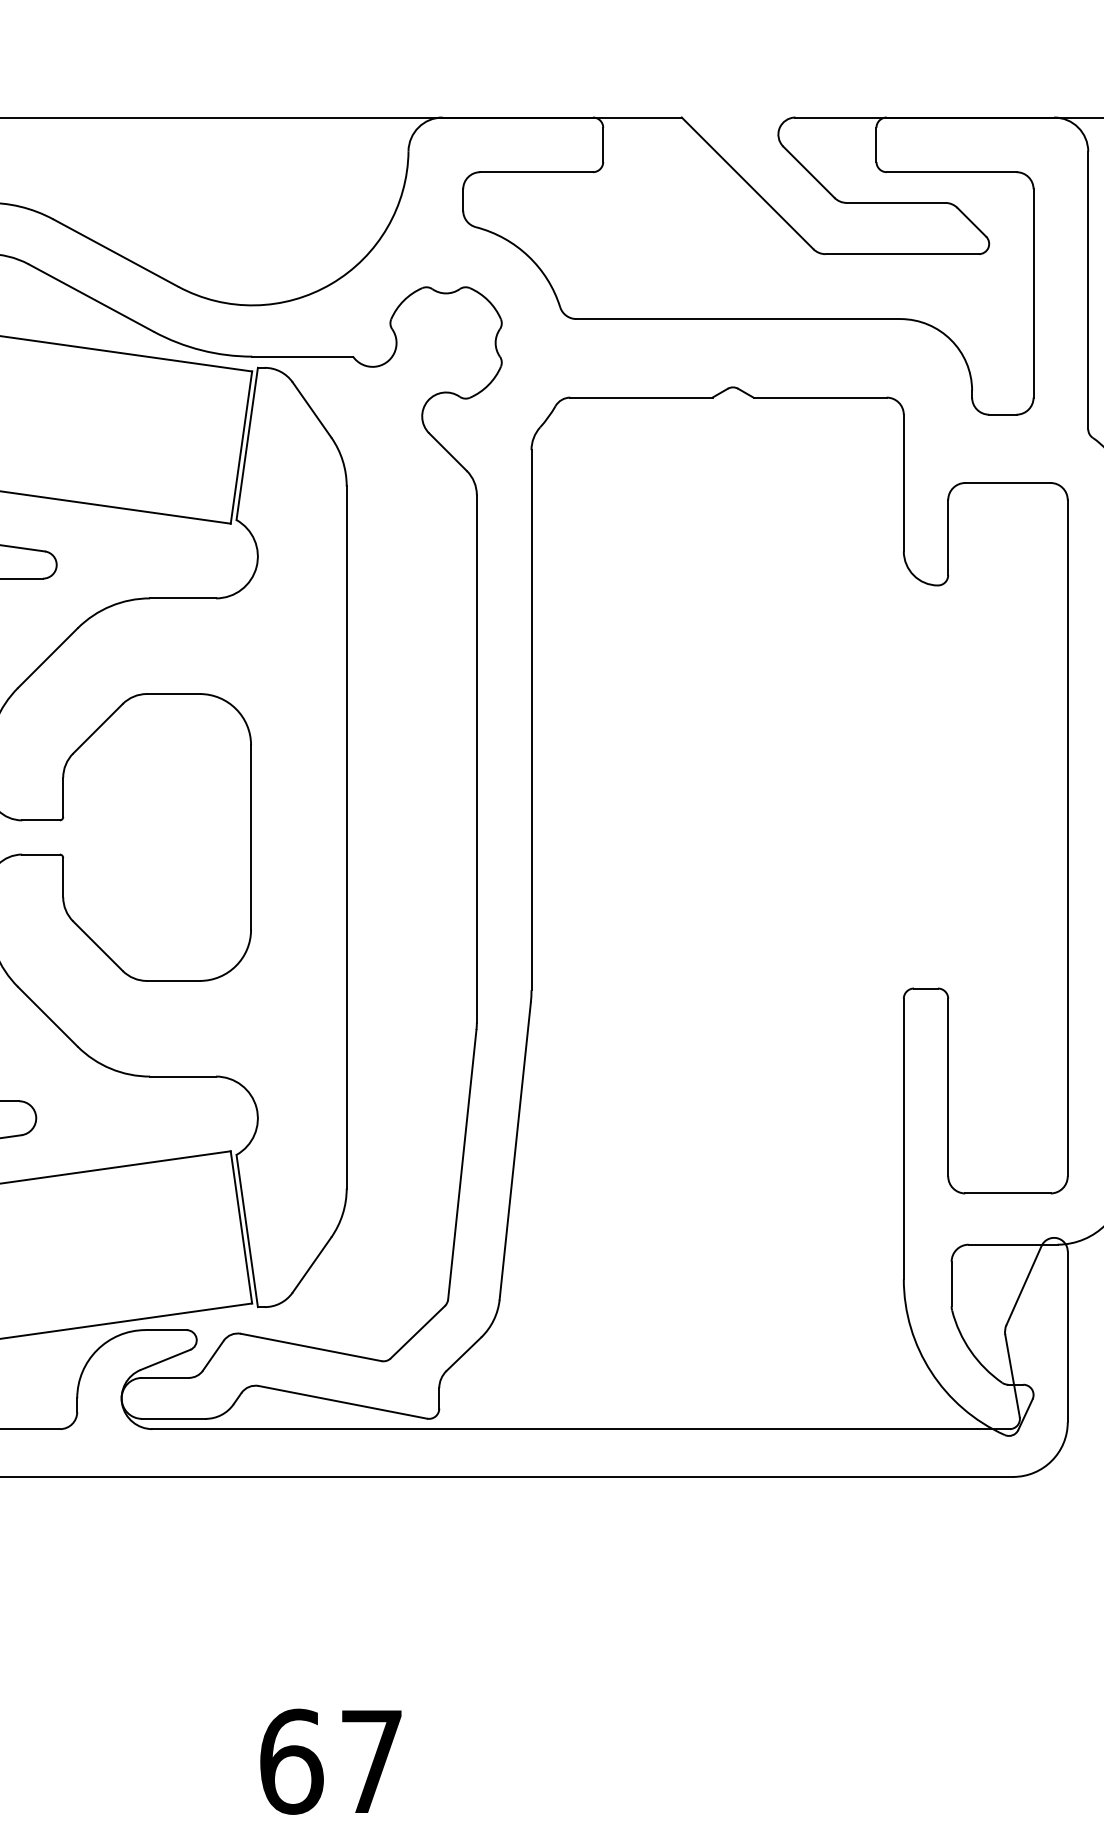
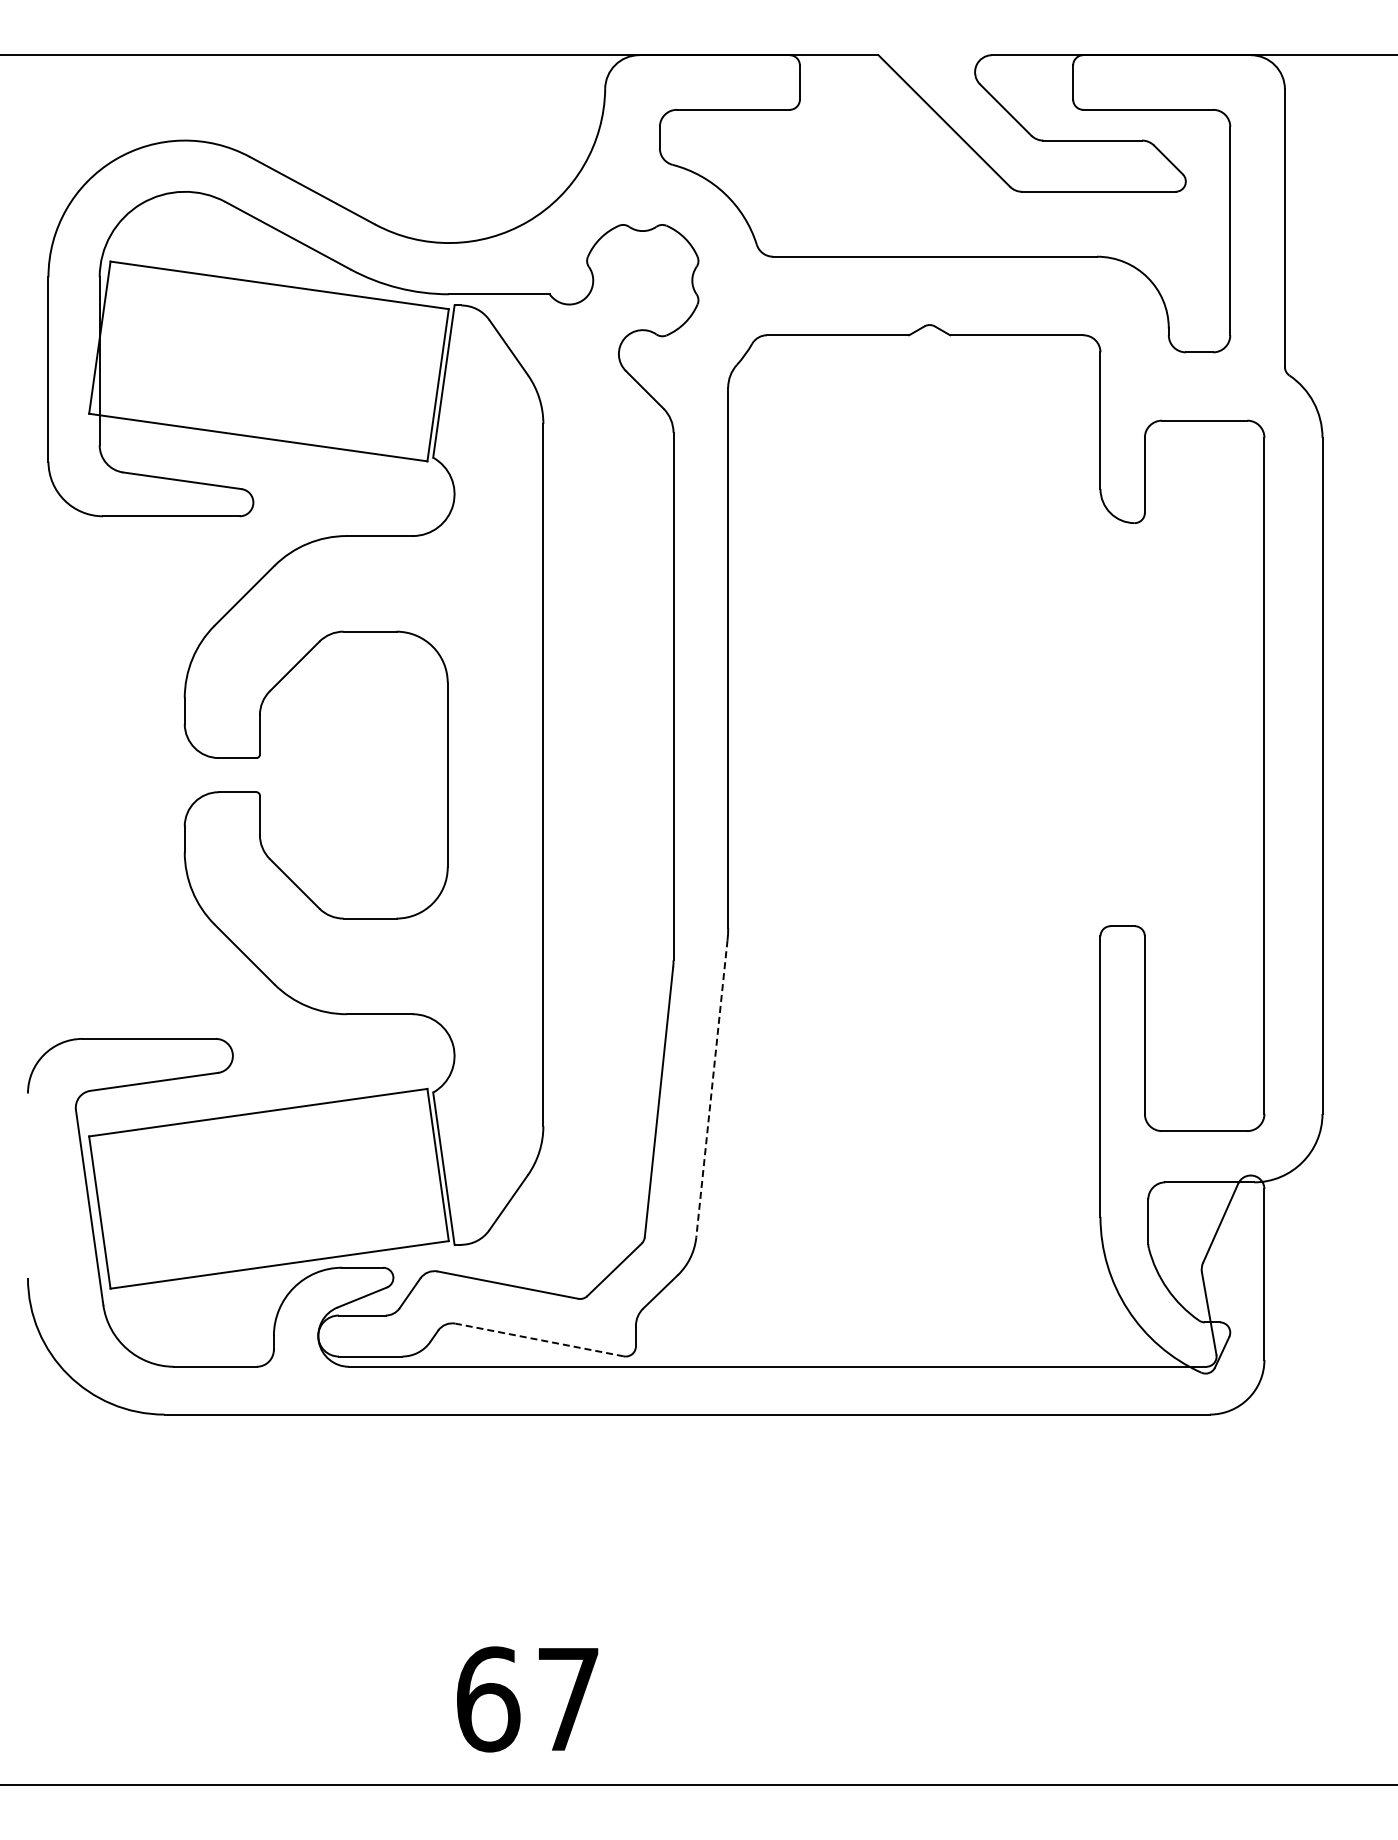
line: (514, 1151) -> (711, 1089), solid -> dashed
line: (342, 1402) -> (539, 1340), solid -> dashed

